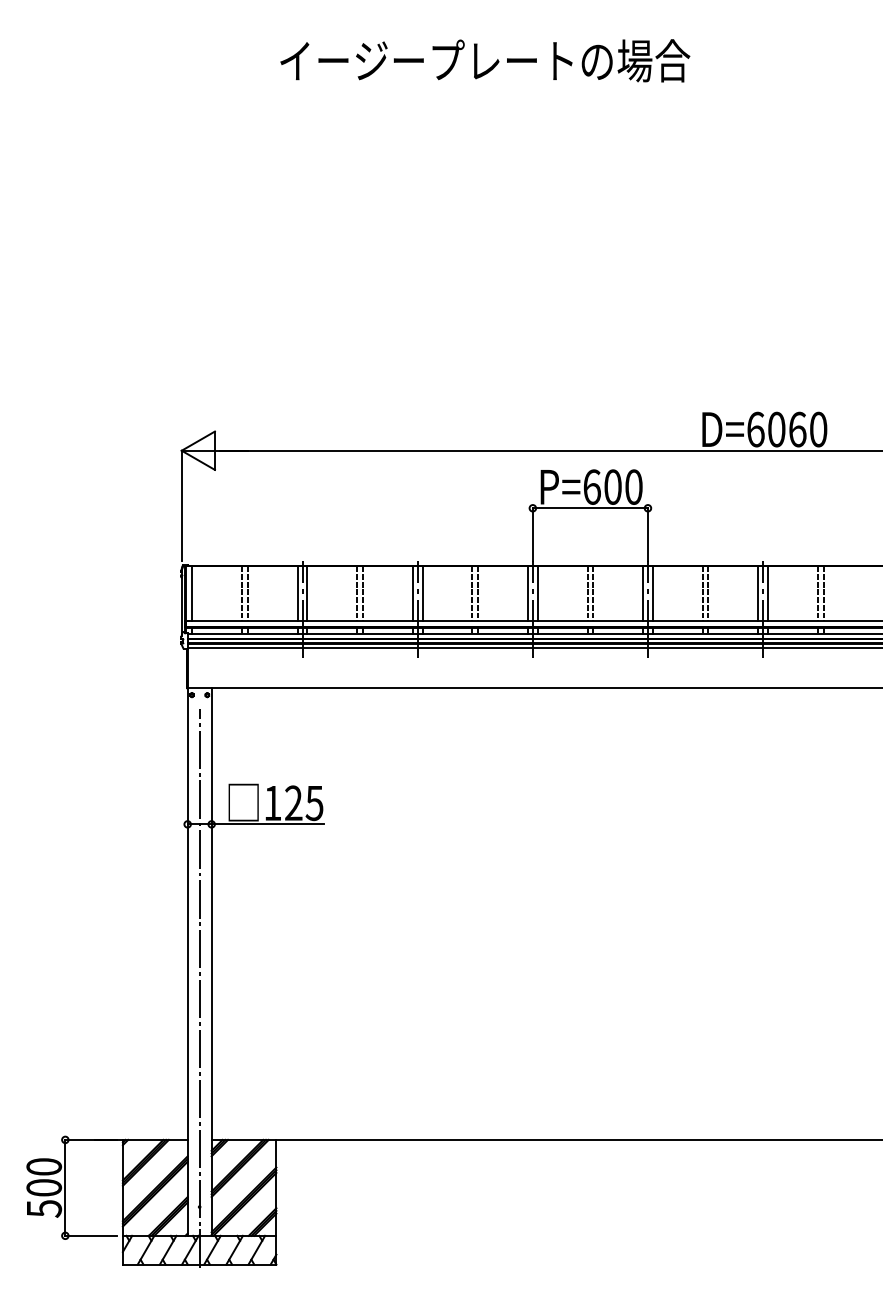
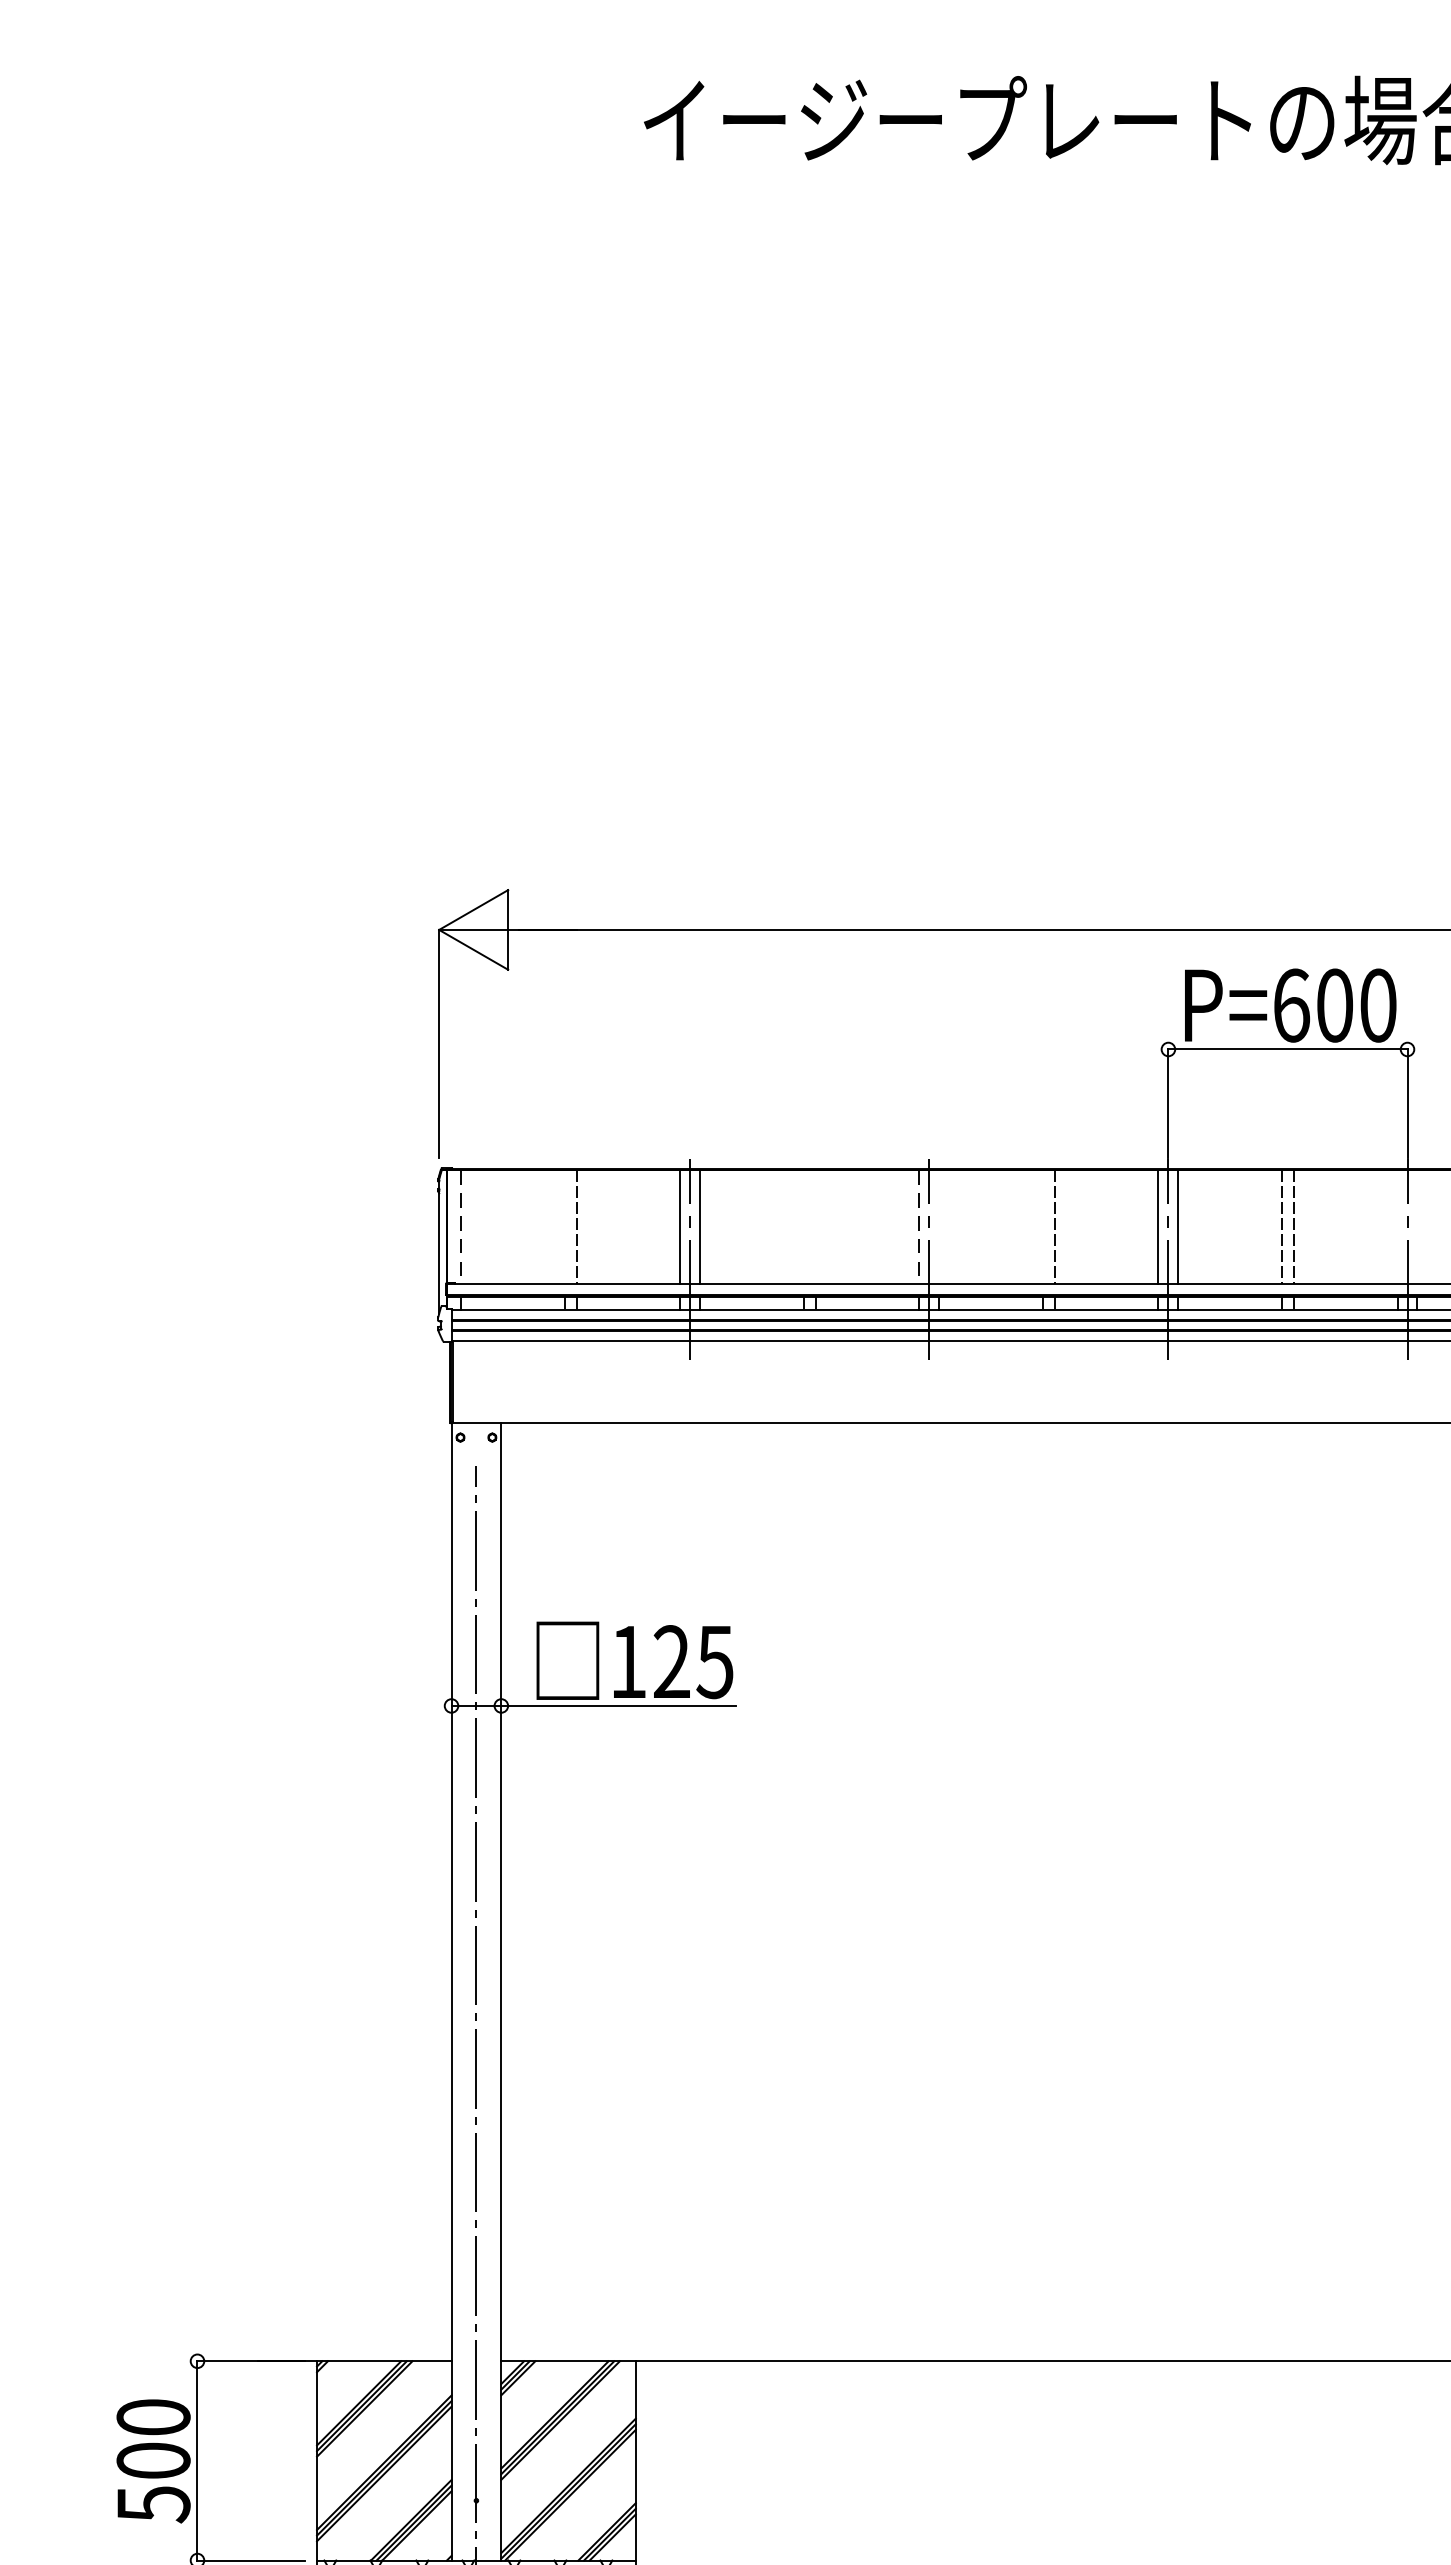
line: (242, 593) -> (565, 1226), removed
line: (357, 593) -> (804, 1226), removed
line: (363, 593) -> (816, 1226), removed
line: (422, 593) -> (939, 1226), removed
line: (472, 593) -> (1043, 1226), removed
line: (643, 593) -> (1398, 1226), removed
line: (652, 593) -> (1416, 1226), removed
line: (192, 594) -> (461, 1228), solid -> dashed
line: (412, 594) -> (918, 1228), solid -> dashed

